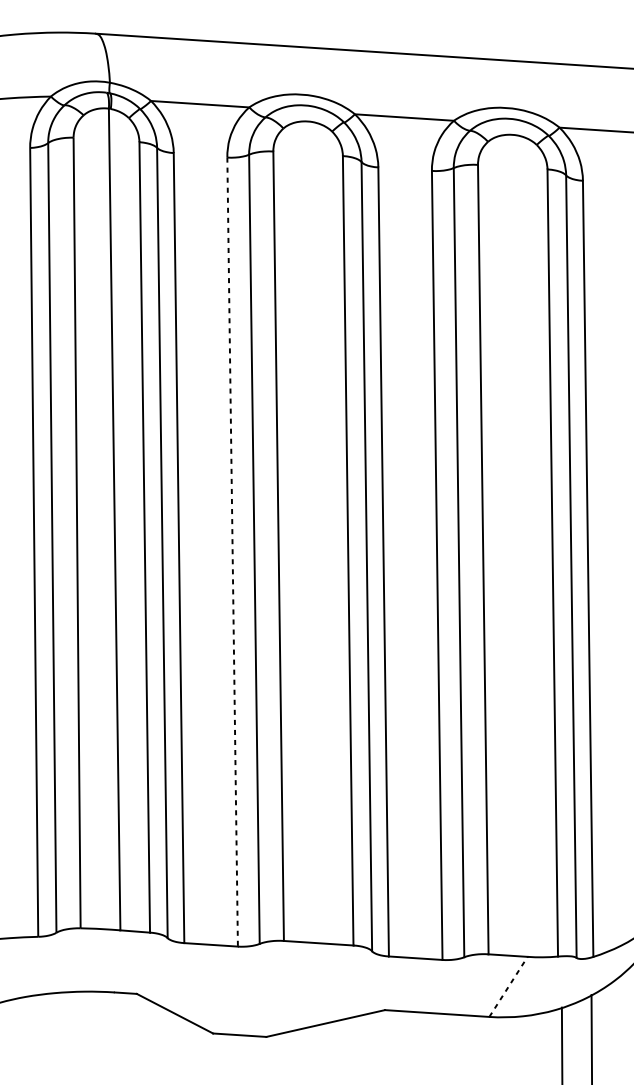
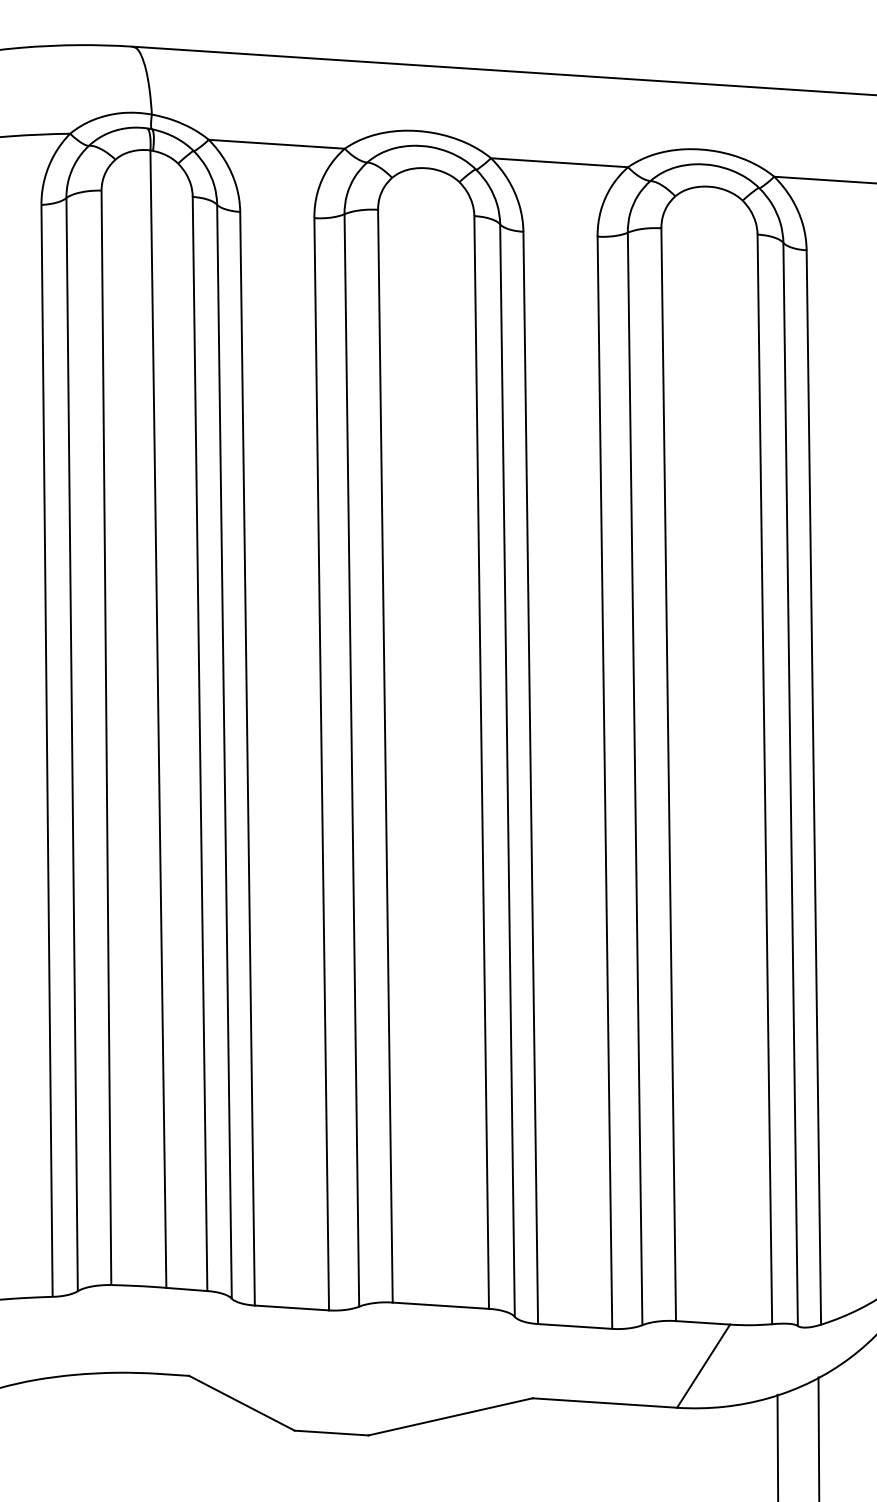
line: (232, 552) -> (321, 764), dashed -> solid
line: (508, 986) -> (703, 1365), dashed -> solid

